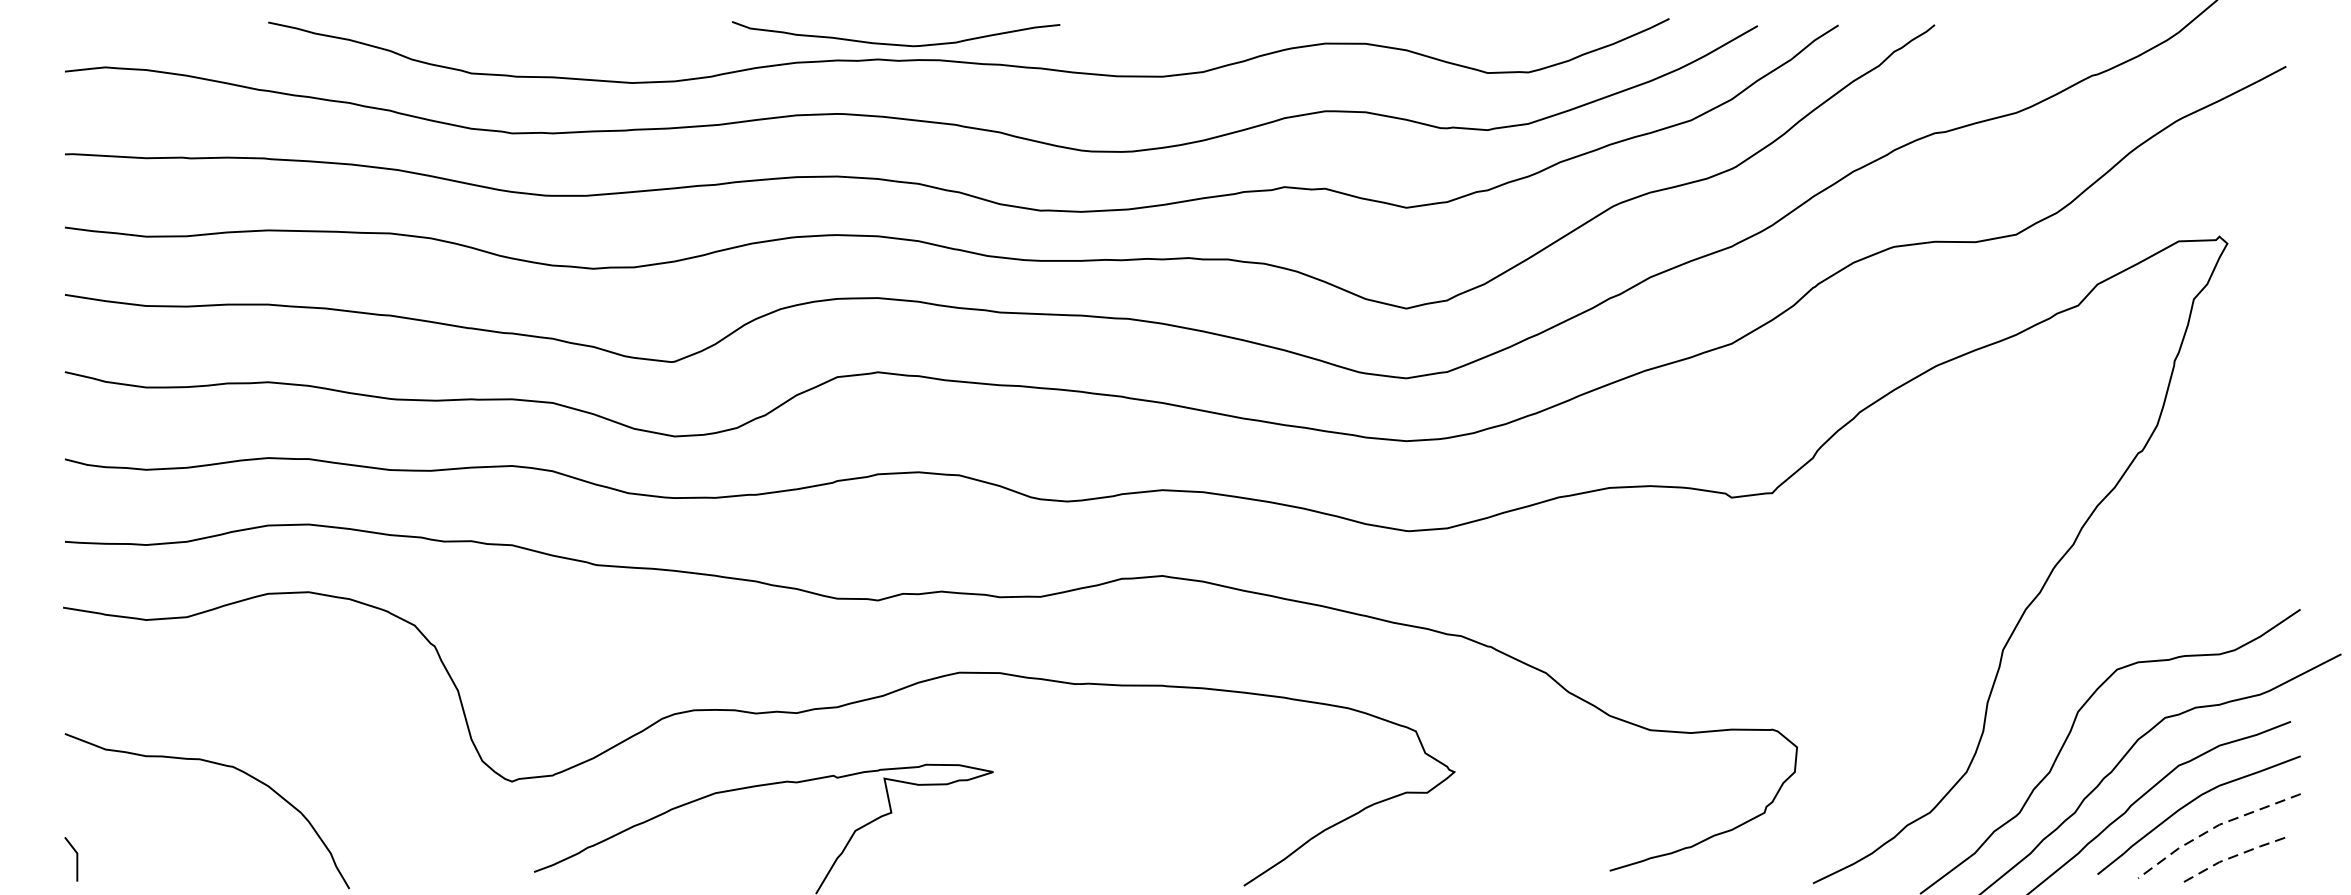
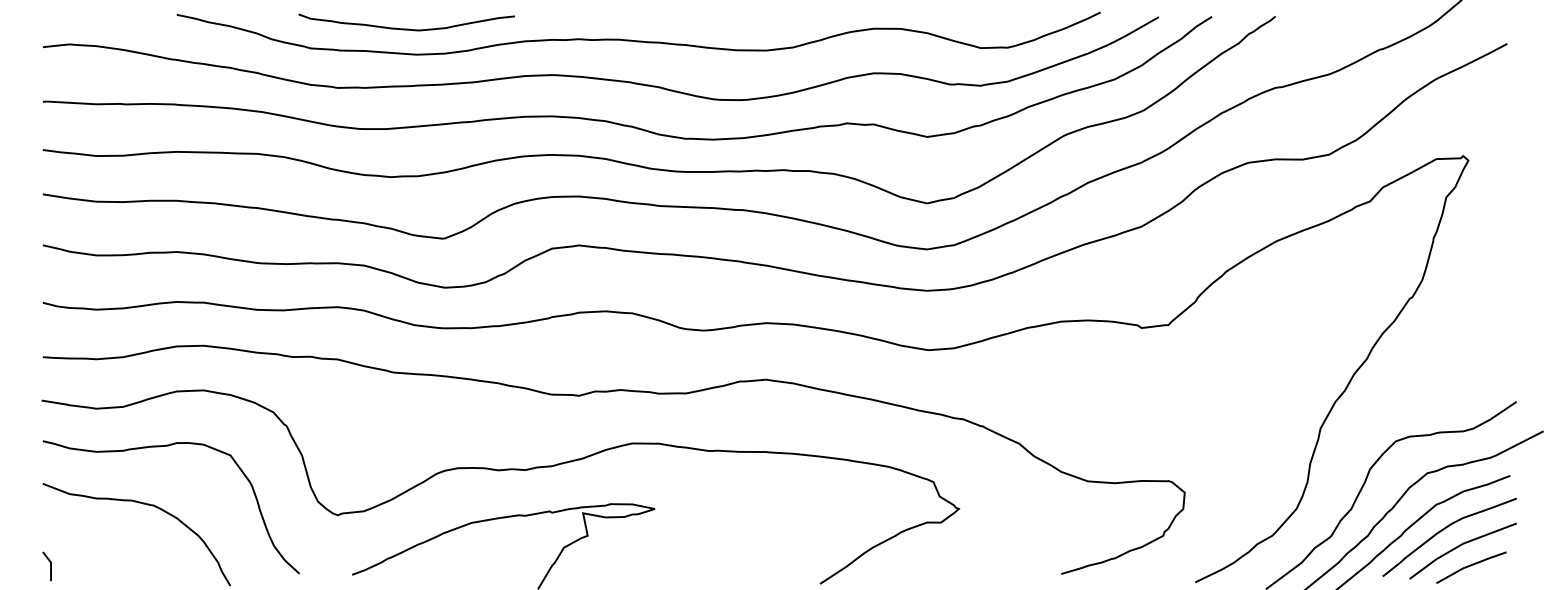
curve: (895, 43) -> (406, 28), moved
curve: (241, 678) -> (159, 447), added
line: (2213, 827) -> (1459, 545), dashed -> solid
line: (2230, 857) -> (1470, 565), dashed -> solid

